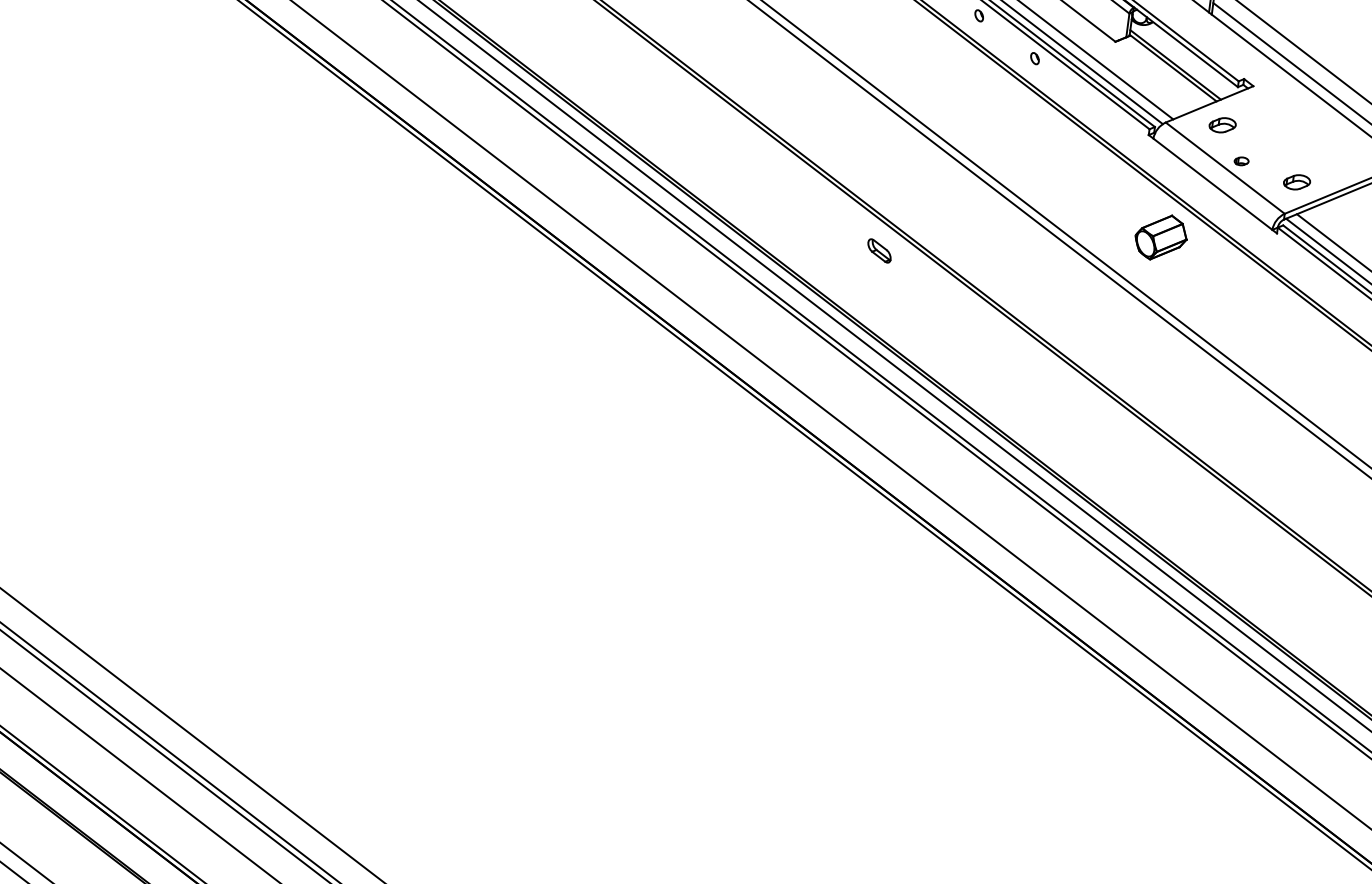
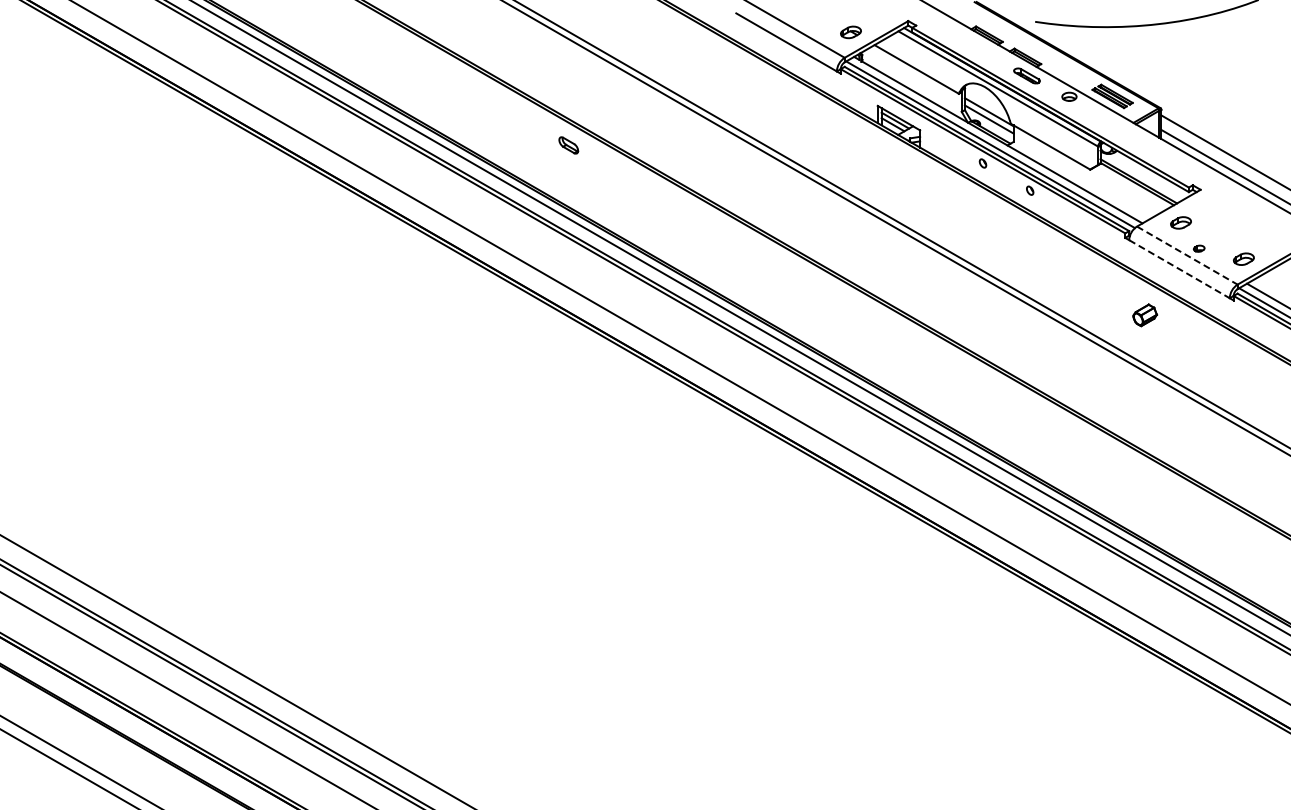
line: (1225, 168) -> (1187, 255), solid -> dashed
line: (1212, 184) -> (1179, 269), solid -> dashed
part: (1160, 237) -> (1144, 315), size x0.6
part: (878, 251) -> (929, 354), removed

